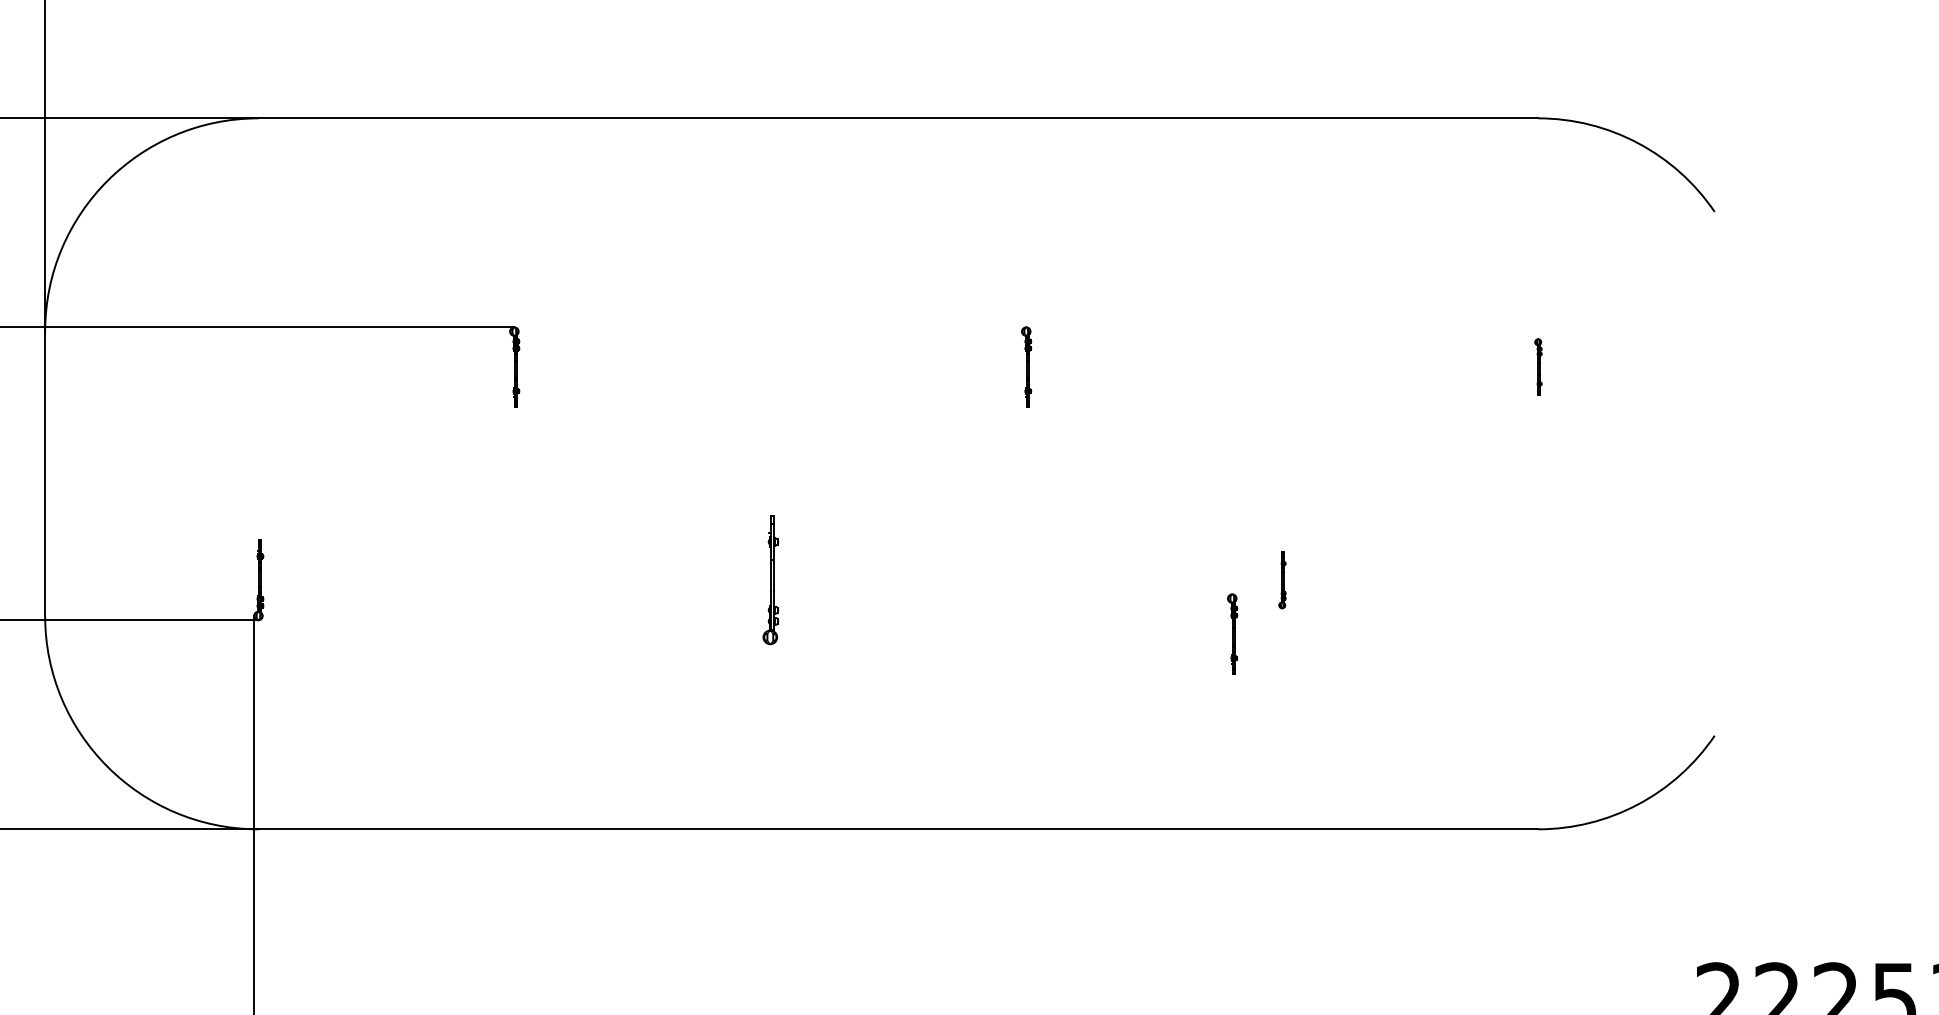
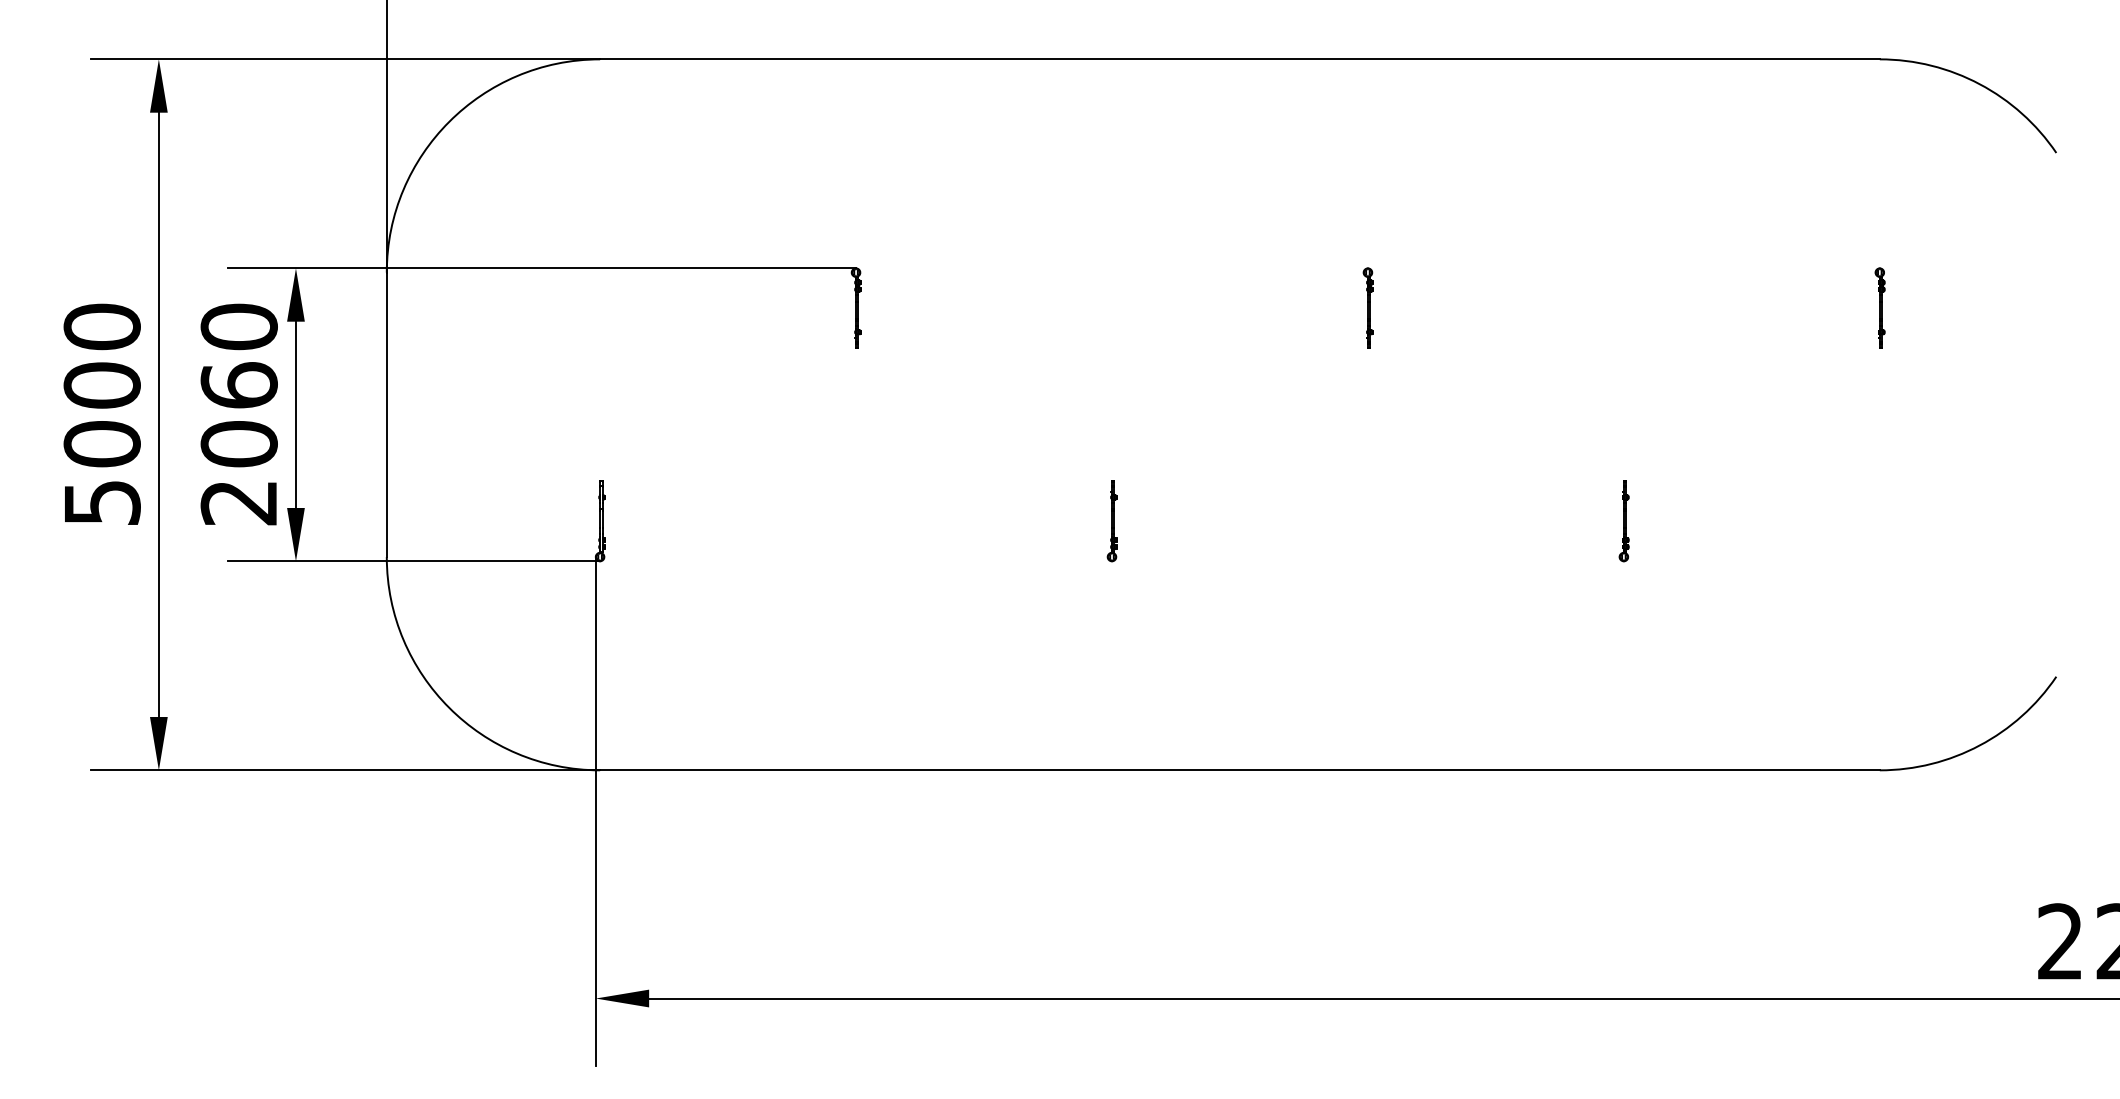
part: (1537, 366) -> (1879, 307), size x1.43
part: (769, 580) -> (1111, 521), size x0.62
part: (1281, 580) -> (1623, 521), size x1.43
part: (1231, 633) -> (1573, 574), removed

